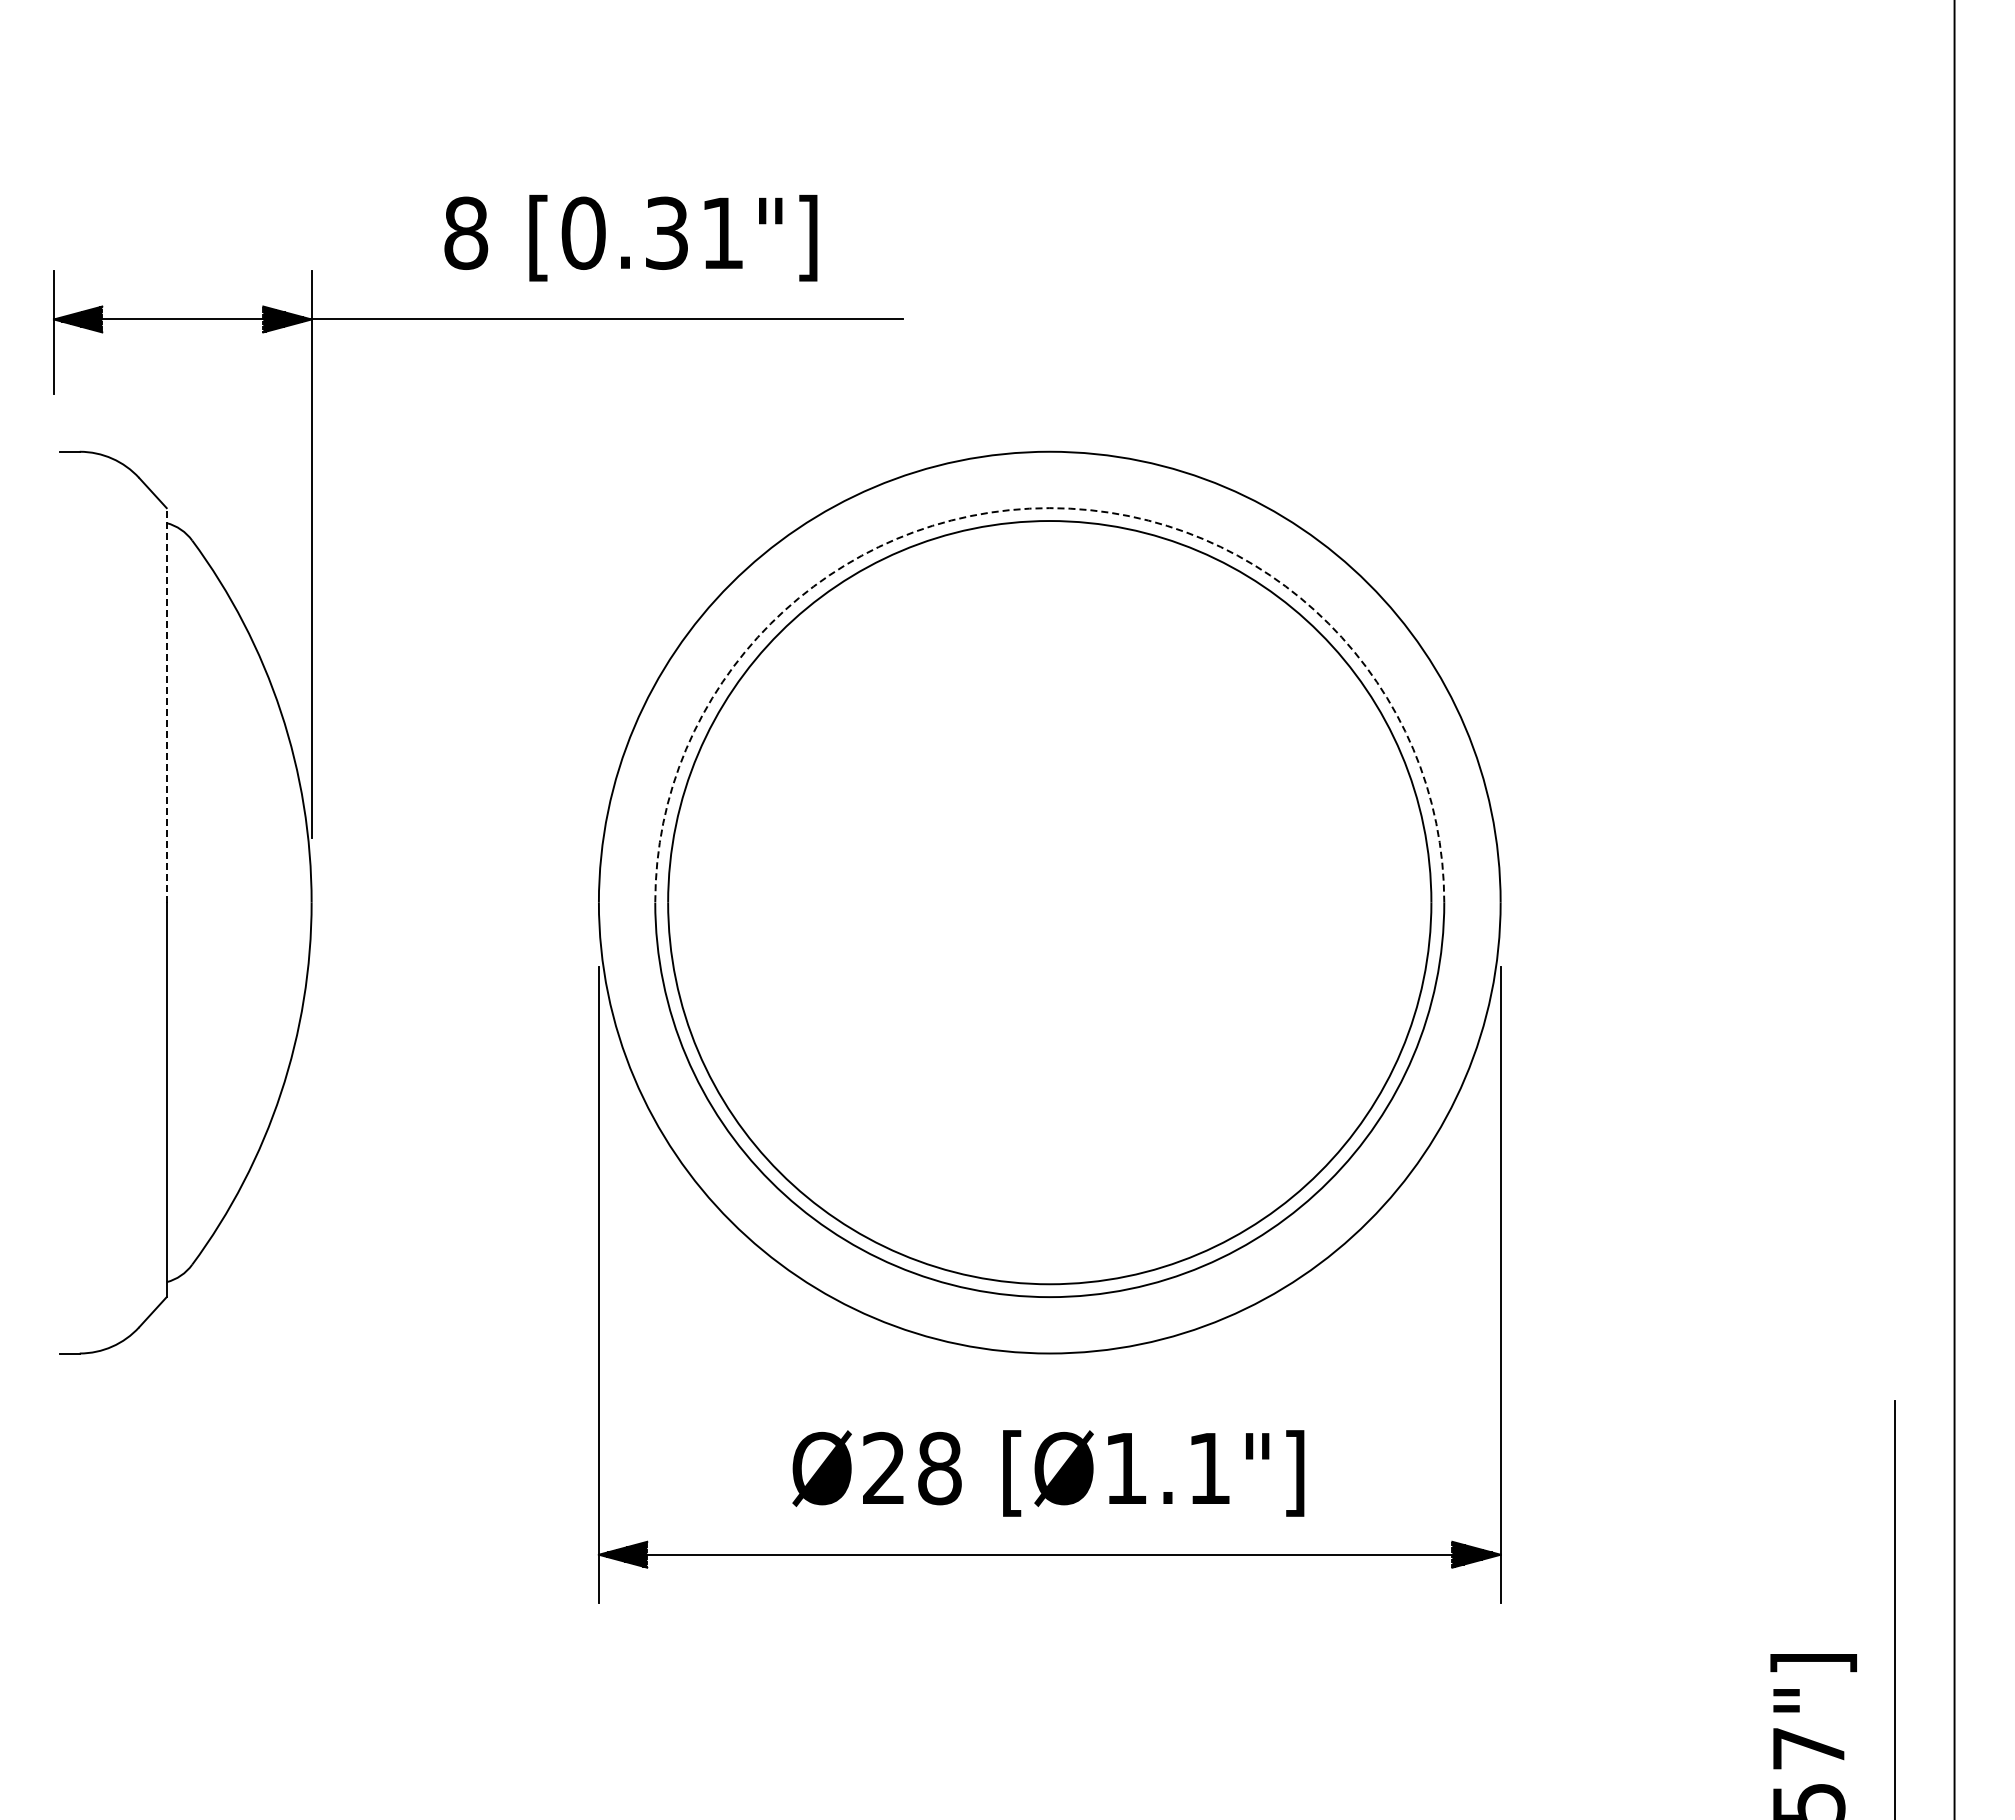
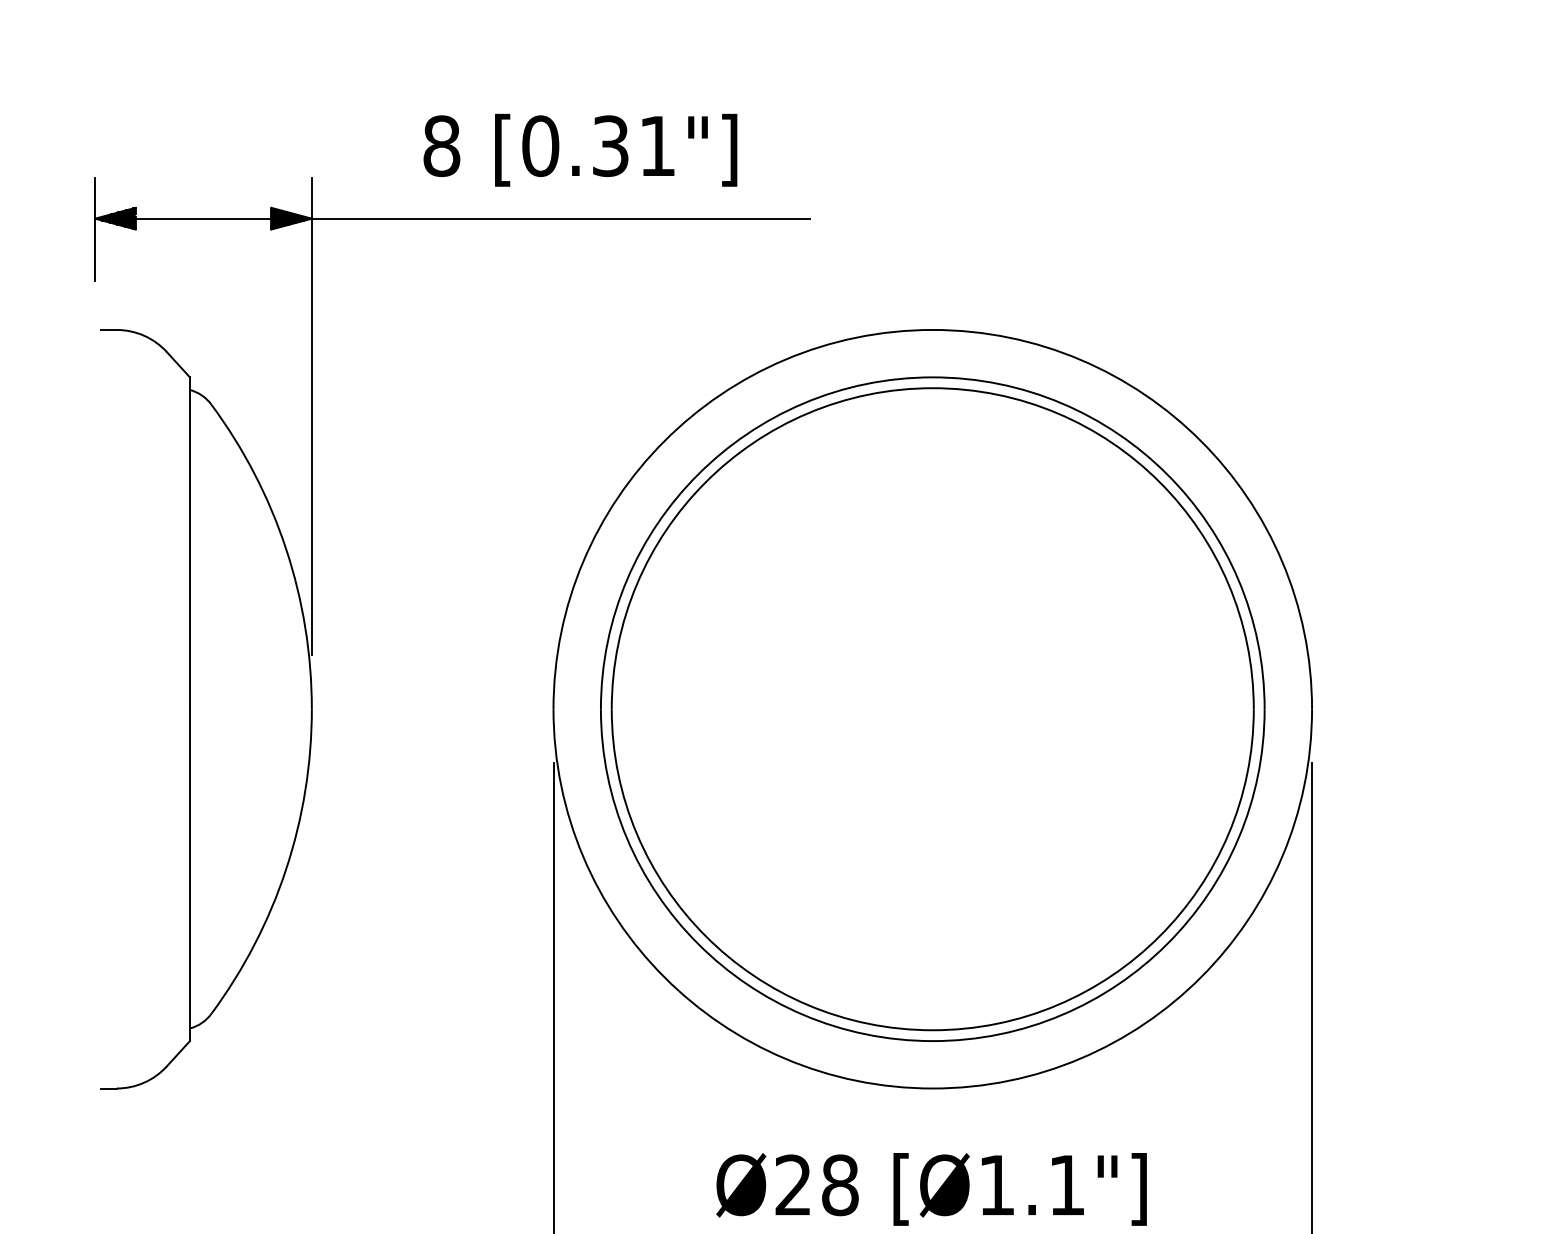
arc: (1049, 508) -> (932, 377), dashed -> solid
line: (166, 704) -> (189, 542), dashed -> solid

